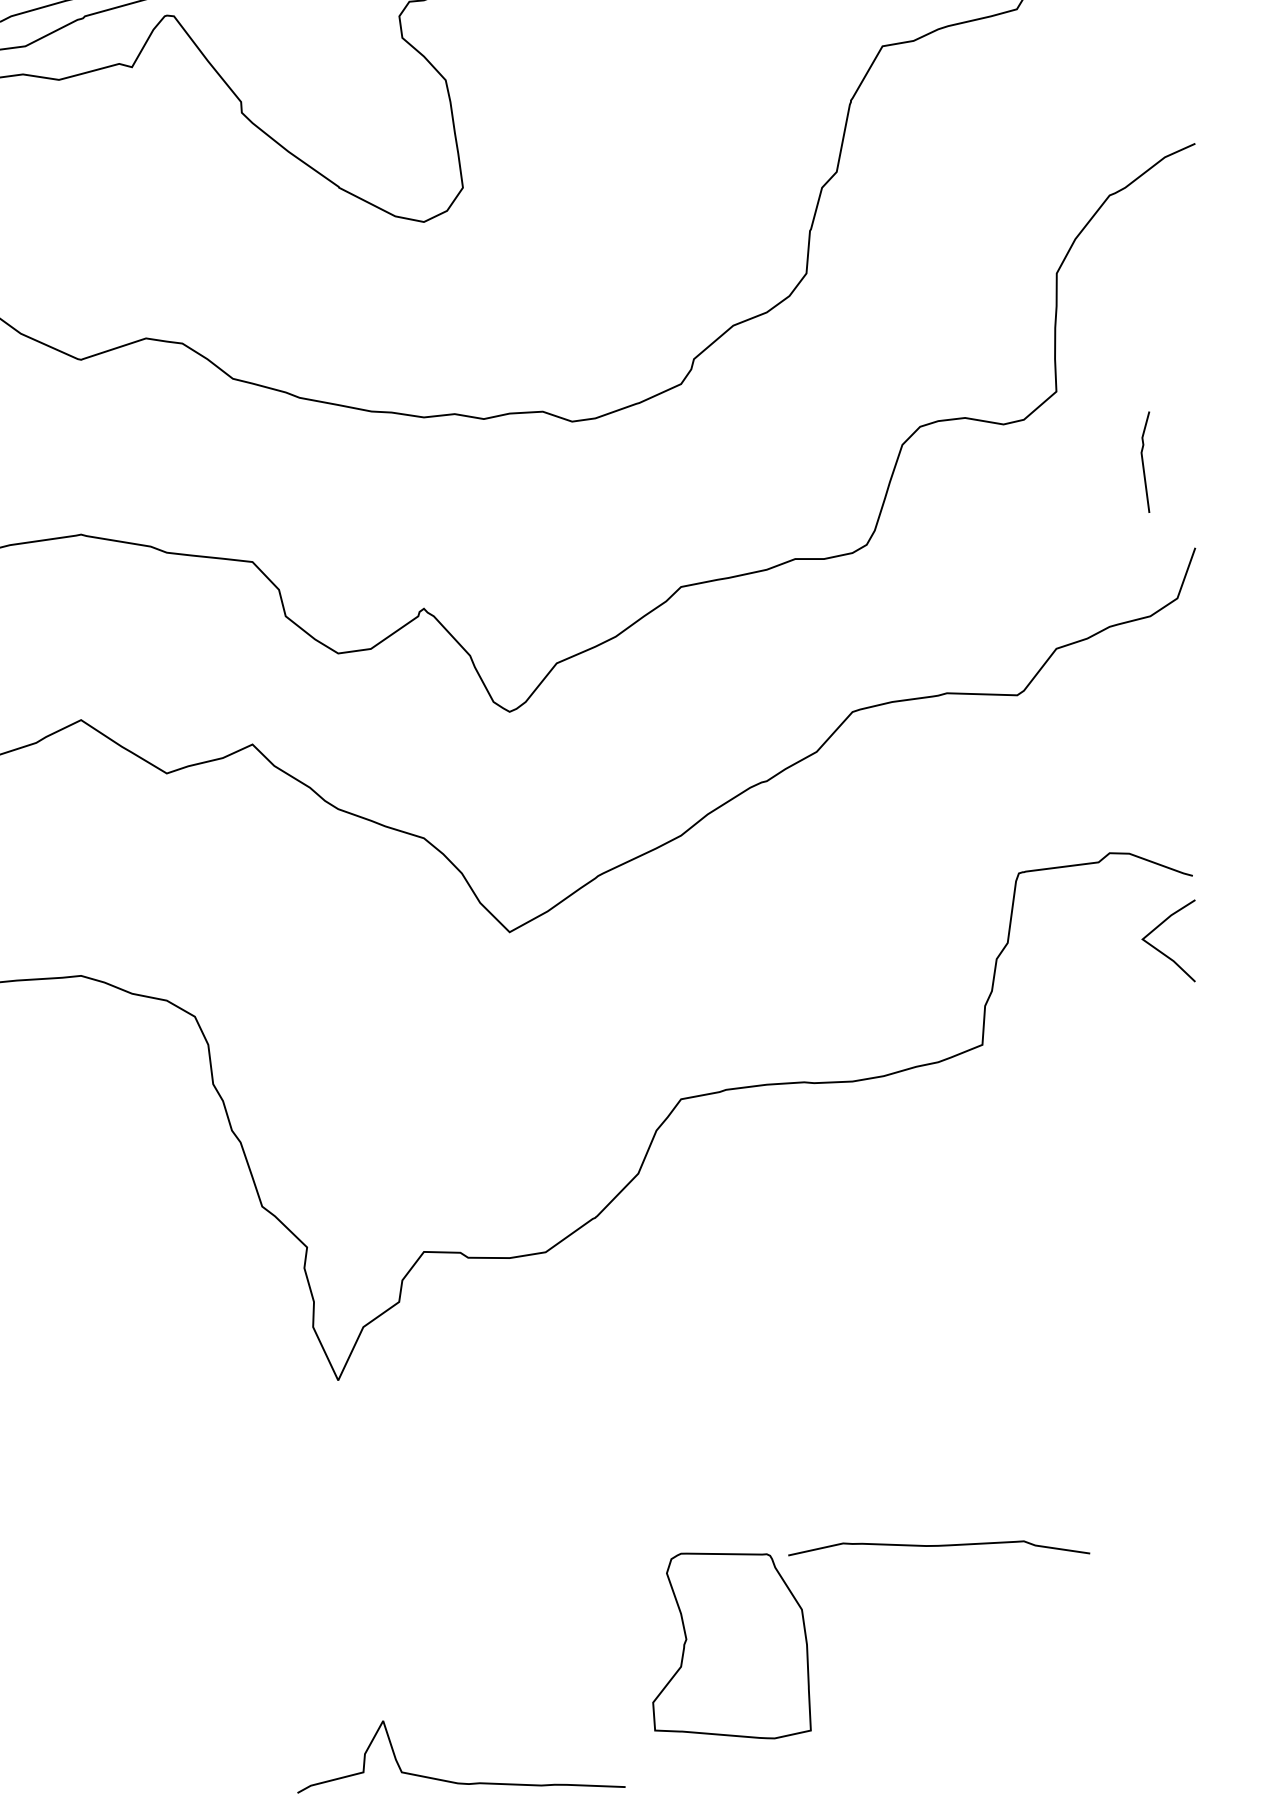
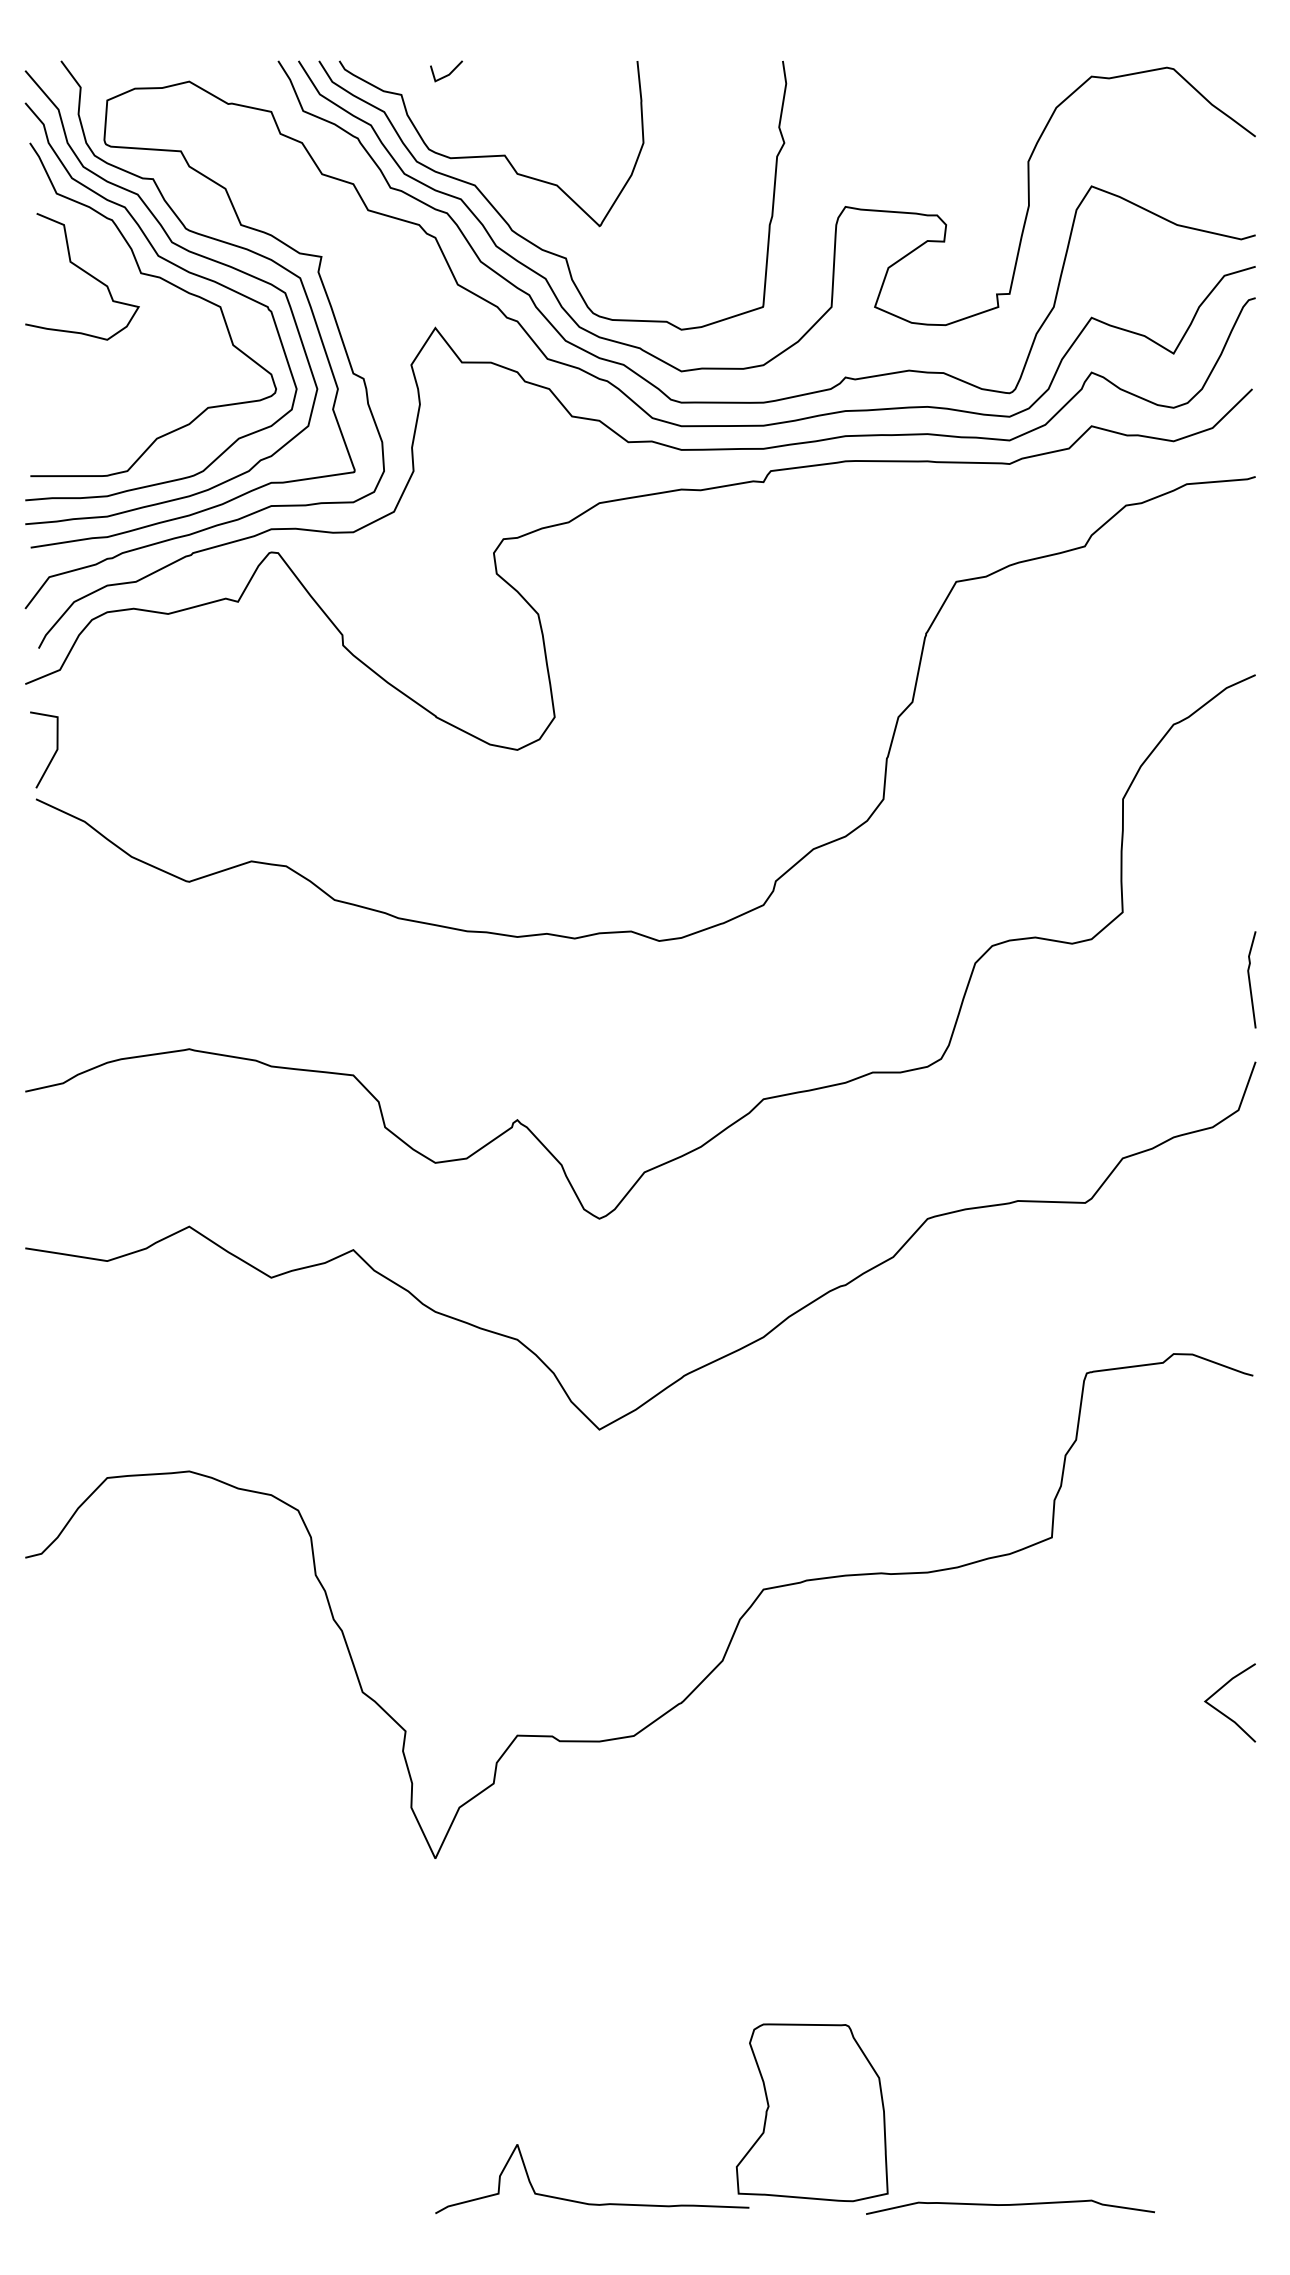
line: (1143, 461) -> (1250, 979), moved
line: (1162, 951) -> (1224, 1713), moved
curve: (939, 1546) -> (1010, 2205), moved
curve: (455, 1781) -> (586, 2202), moved

